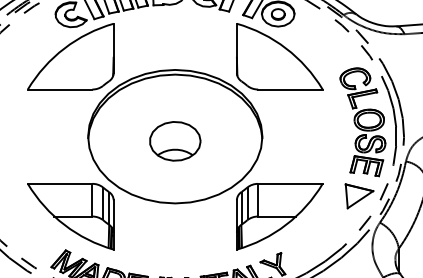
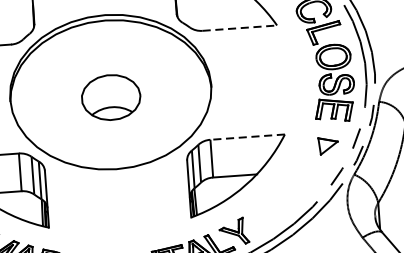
line: (290, 89) -> (239, 28), solid -> dashed
line: (289, 183) -> (246, 136), solid -> dashed
part: (359, 196) -> (328, 146), size x0.6

